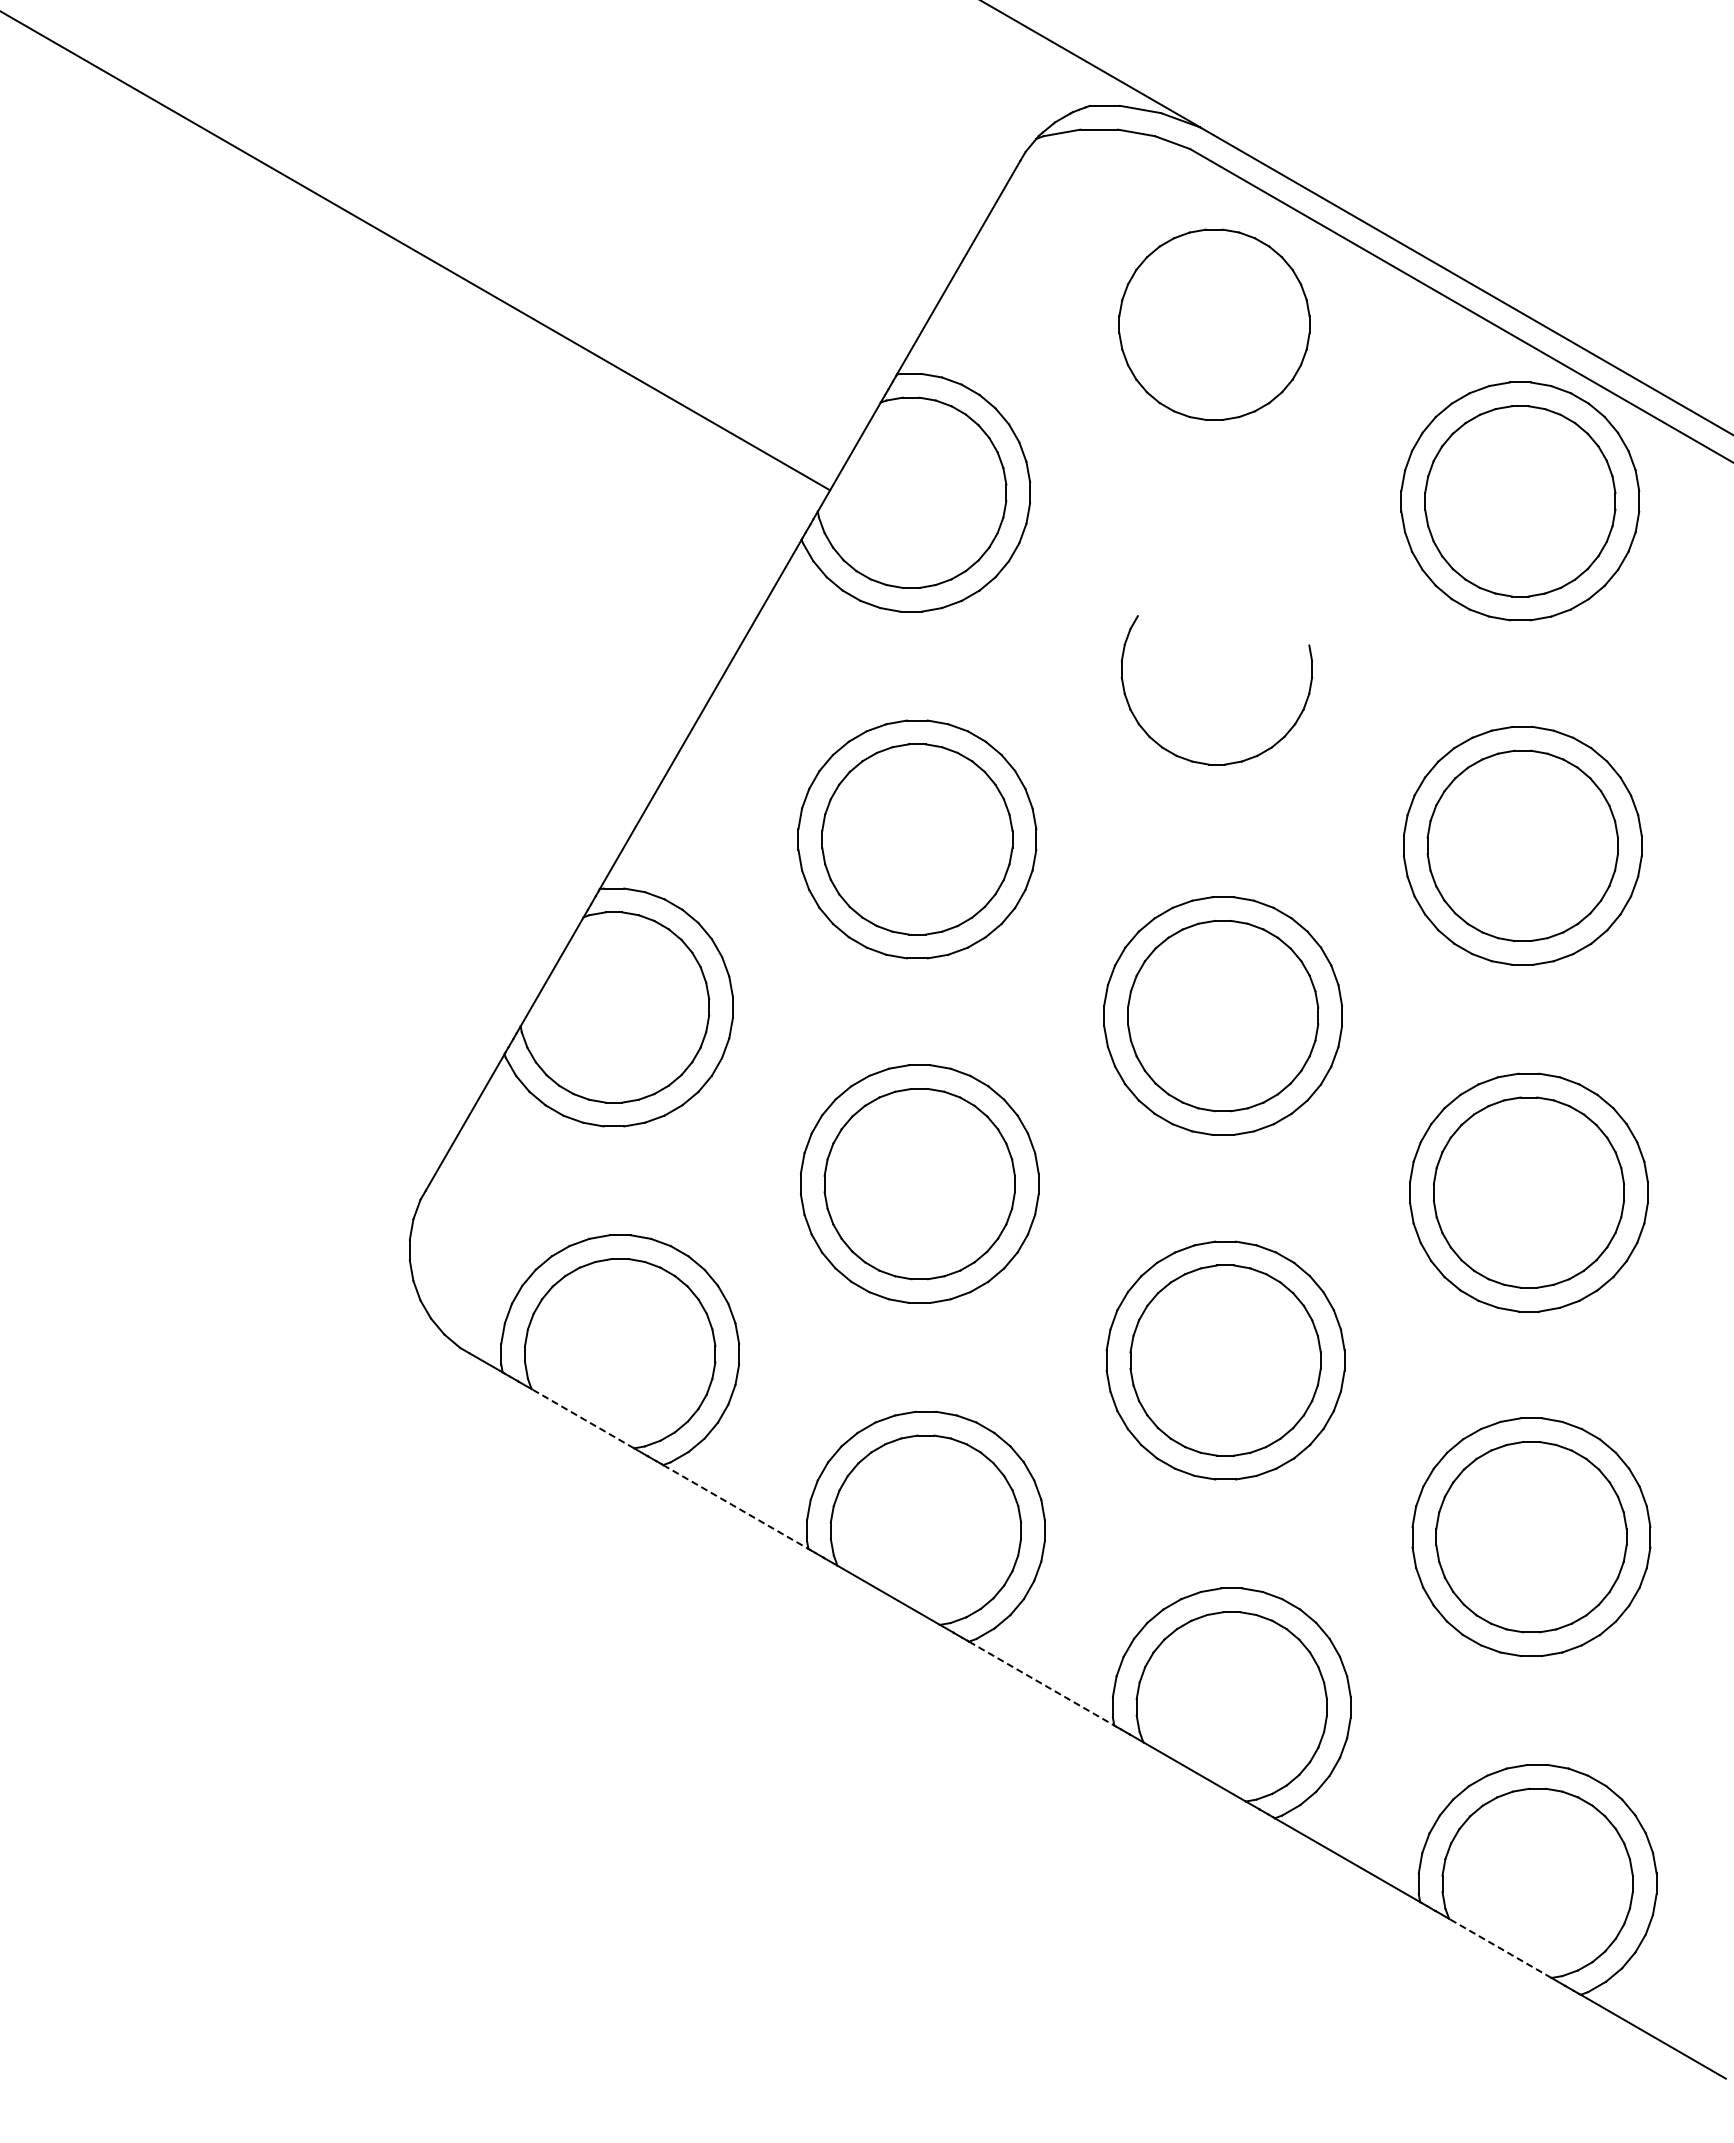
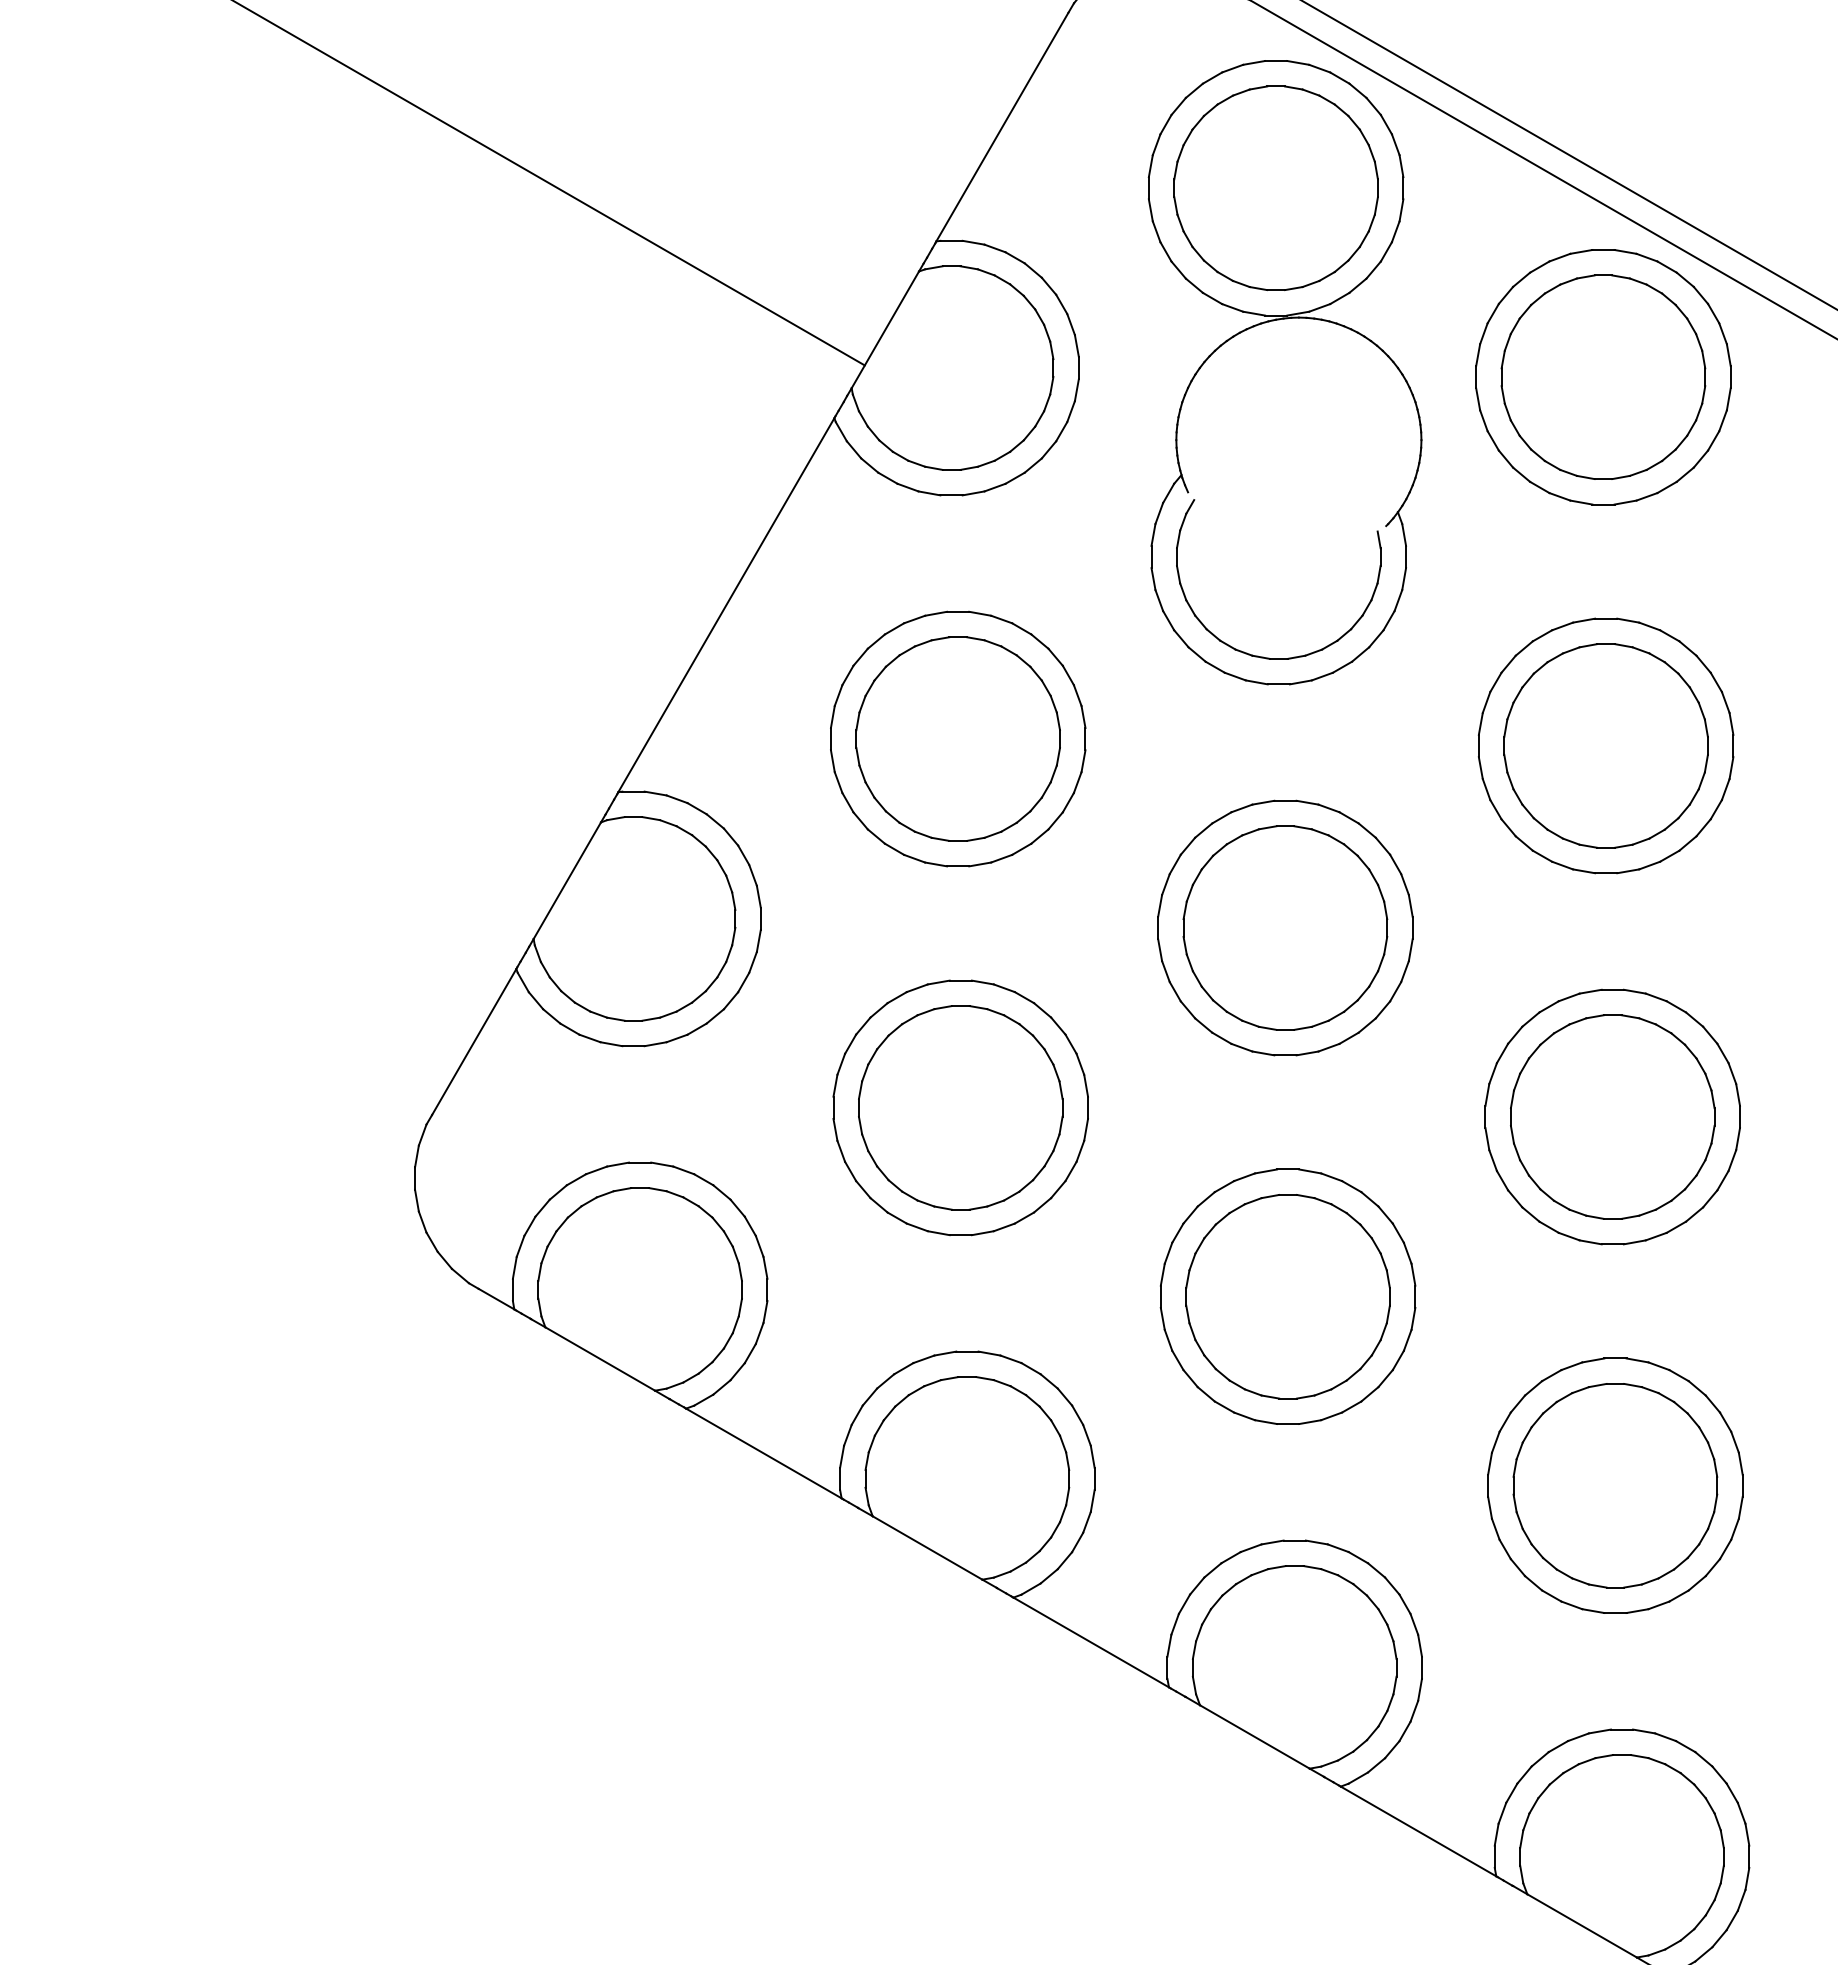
part: (1222, 496) -> (1284, 372), added
line: (582, 1418) -> (599, 1358), dashed -> solid
line: (735, 1507) -> (763, 1454), dashed -> solid
line: (1041, 1683) -> (1091, 1642), dashed -> solid
line: (1499, 1948) -> (1581, 1925), dashed -> solid

